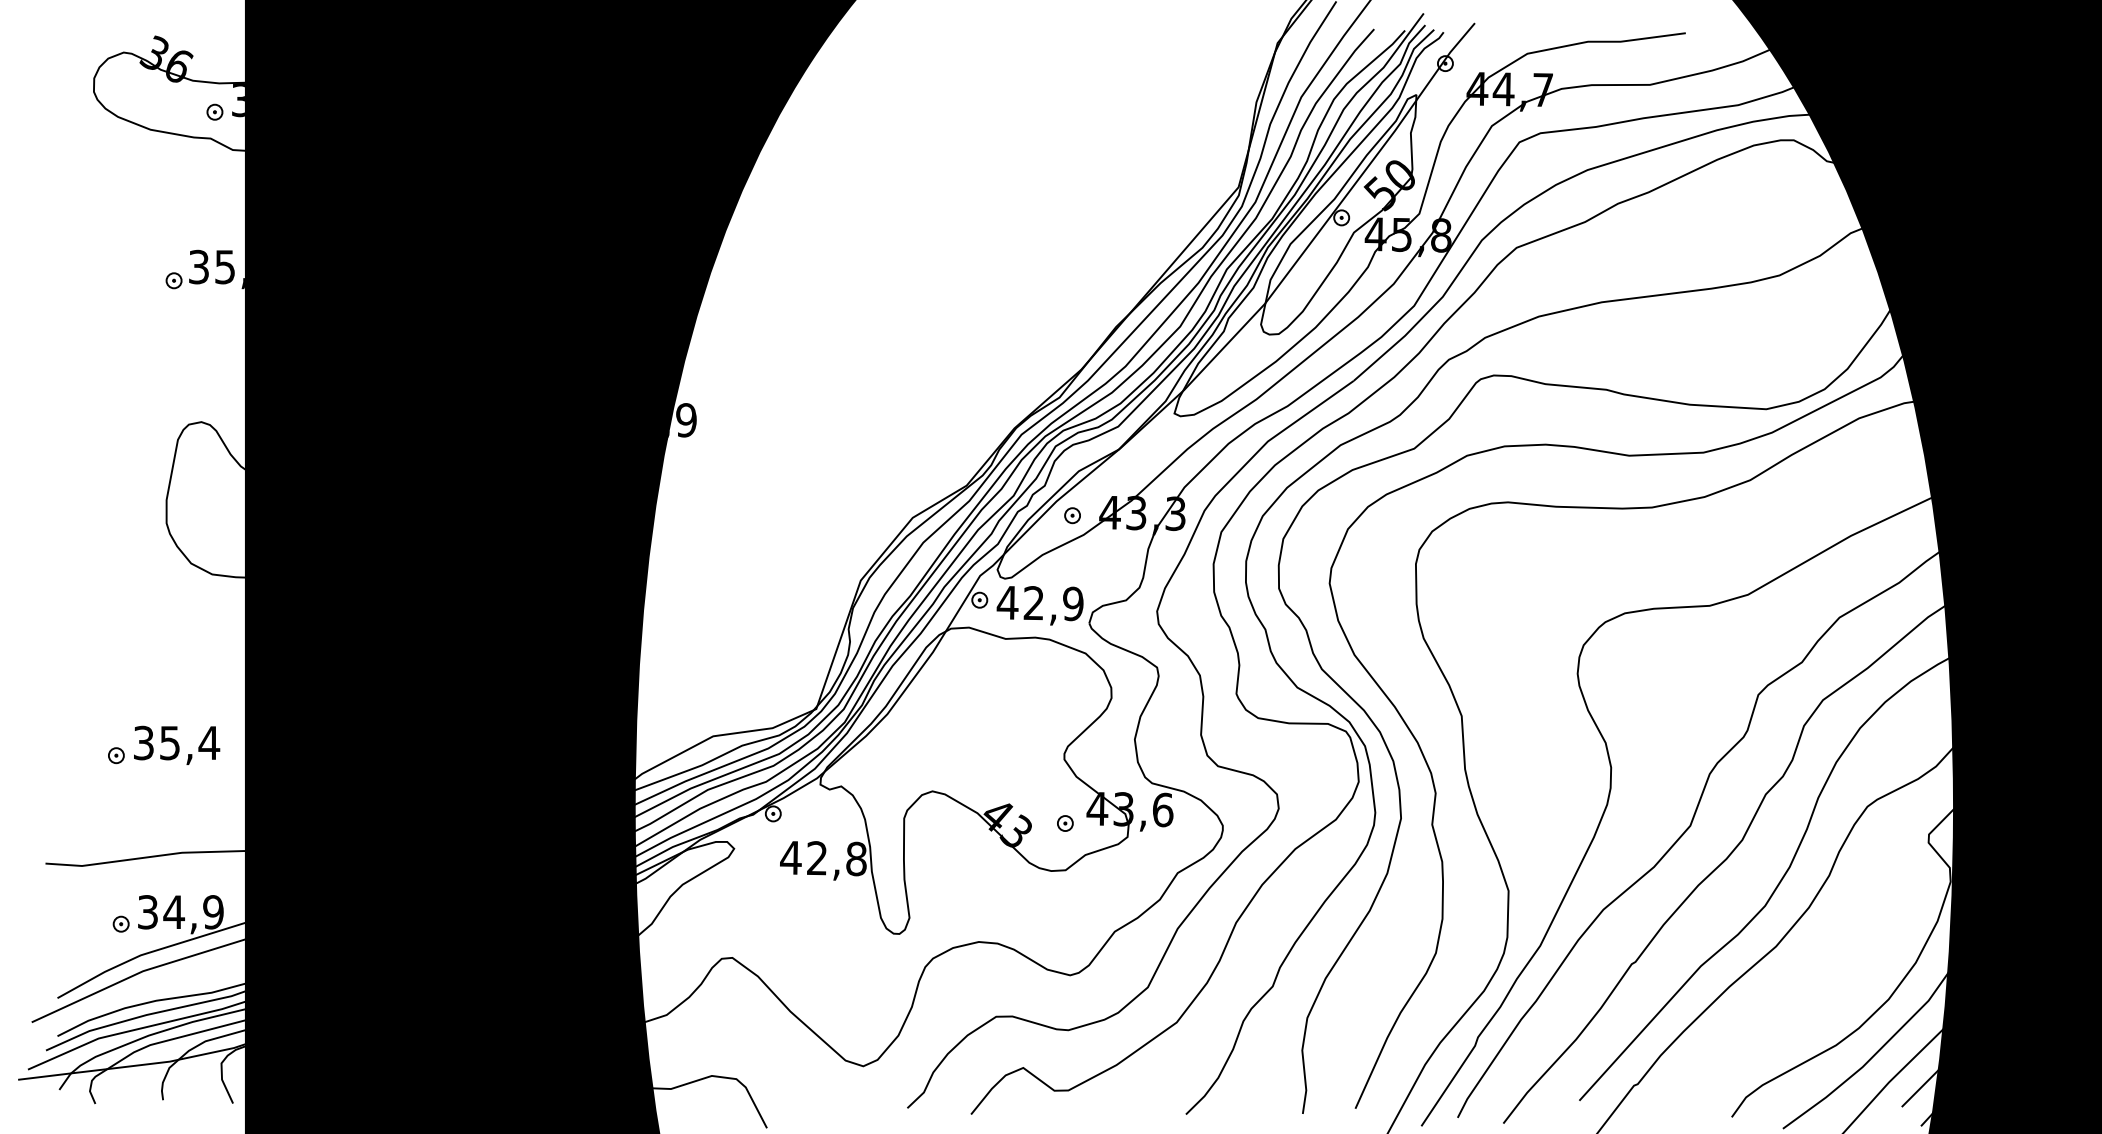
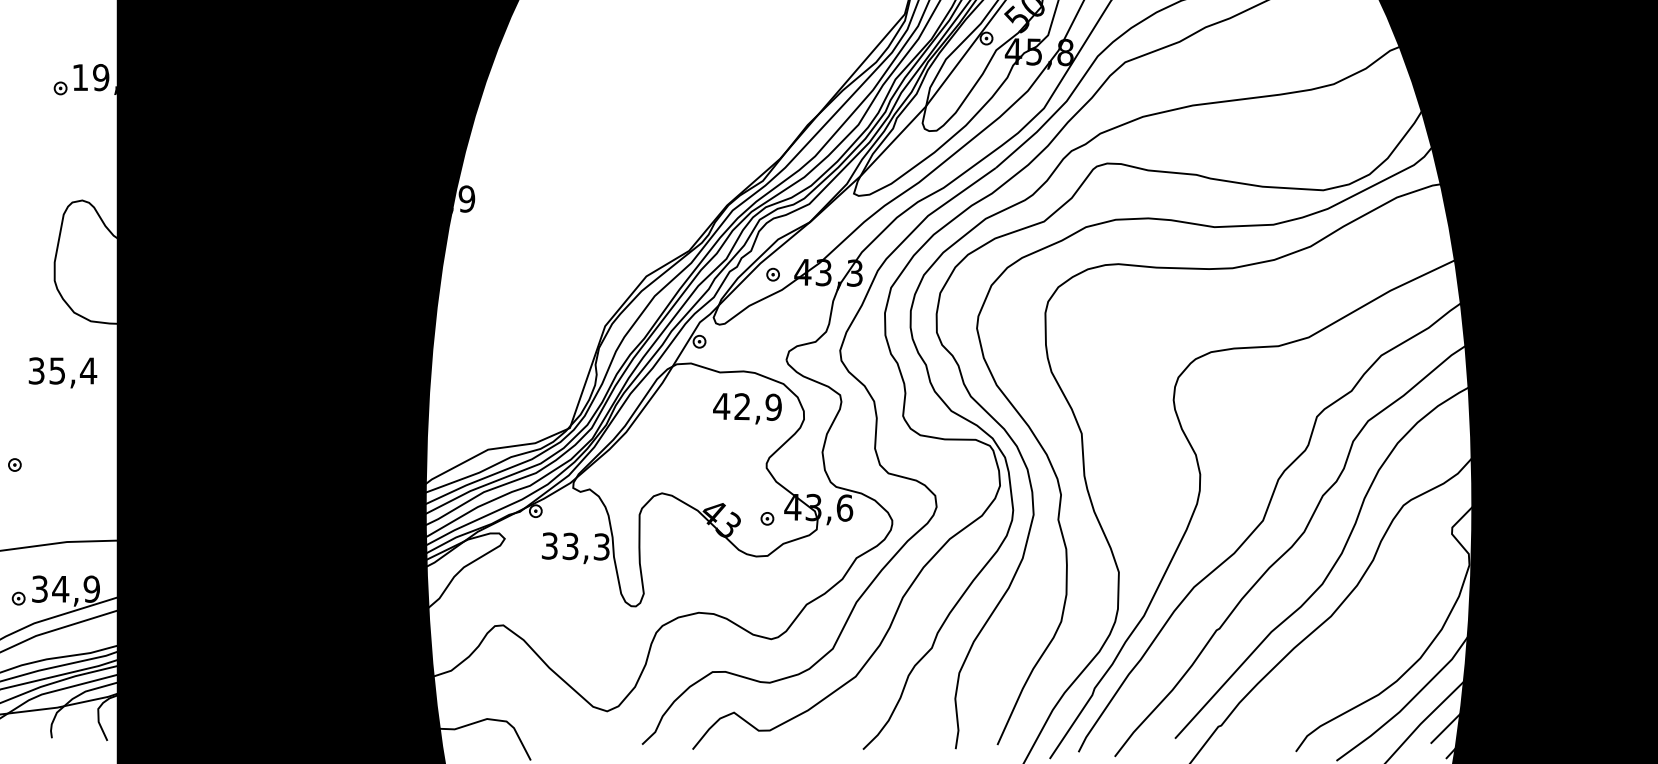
text: (212, 266) -> (91, 77), 35,4 -> 19,4
text: (1039, 605) -> (746, 408), moved
text: (177, 744) -> (63, 372), moved
text: (823, 858) -> (575, 546), 42,8 -> 33,3

